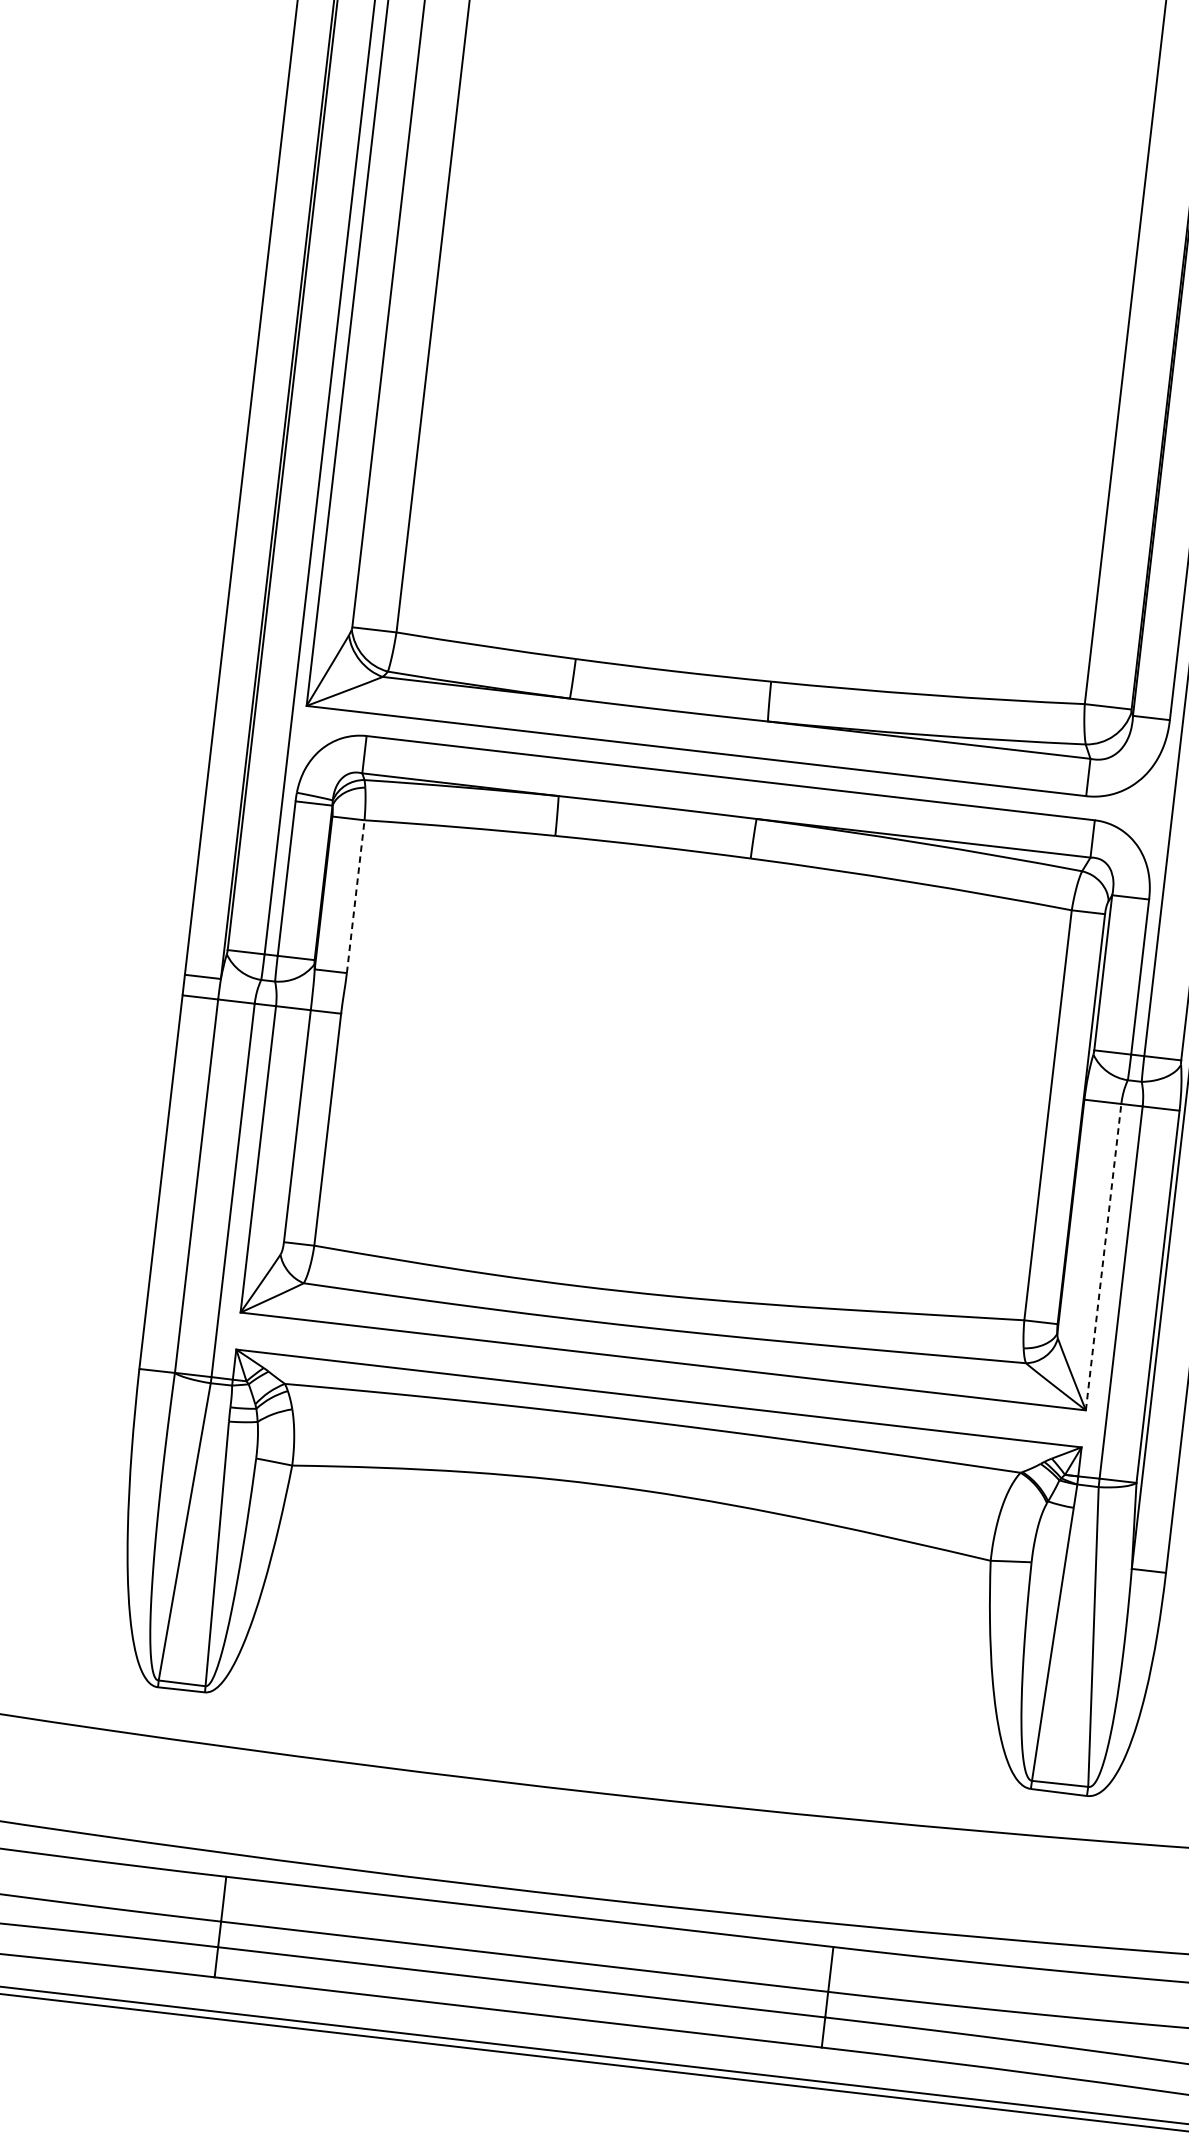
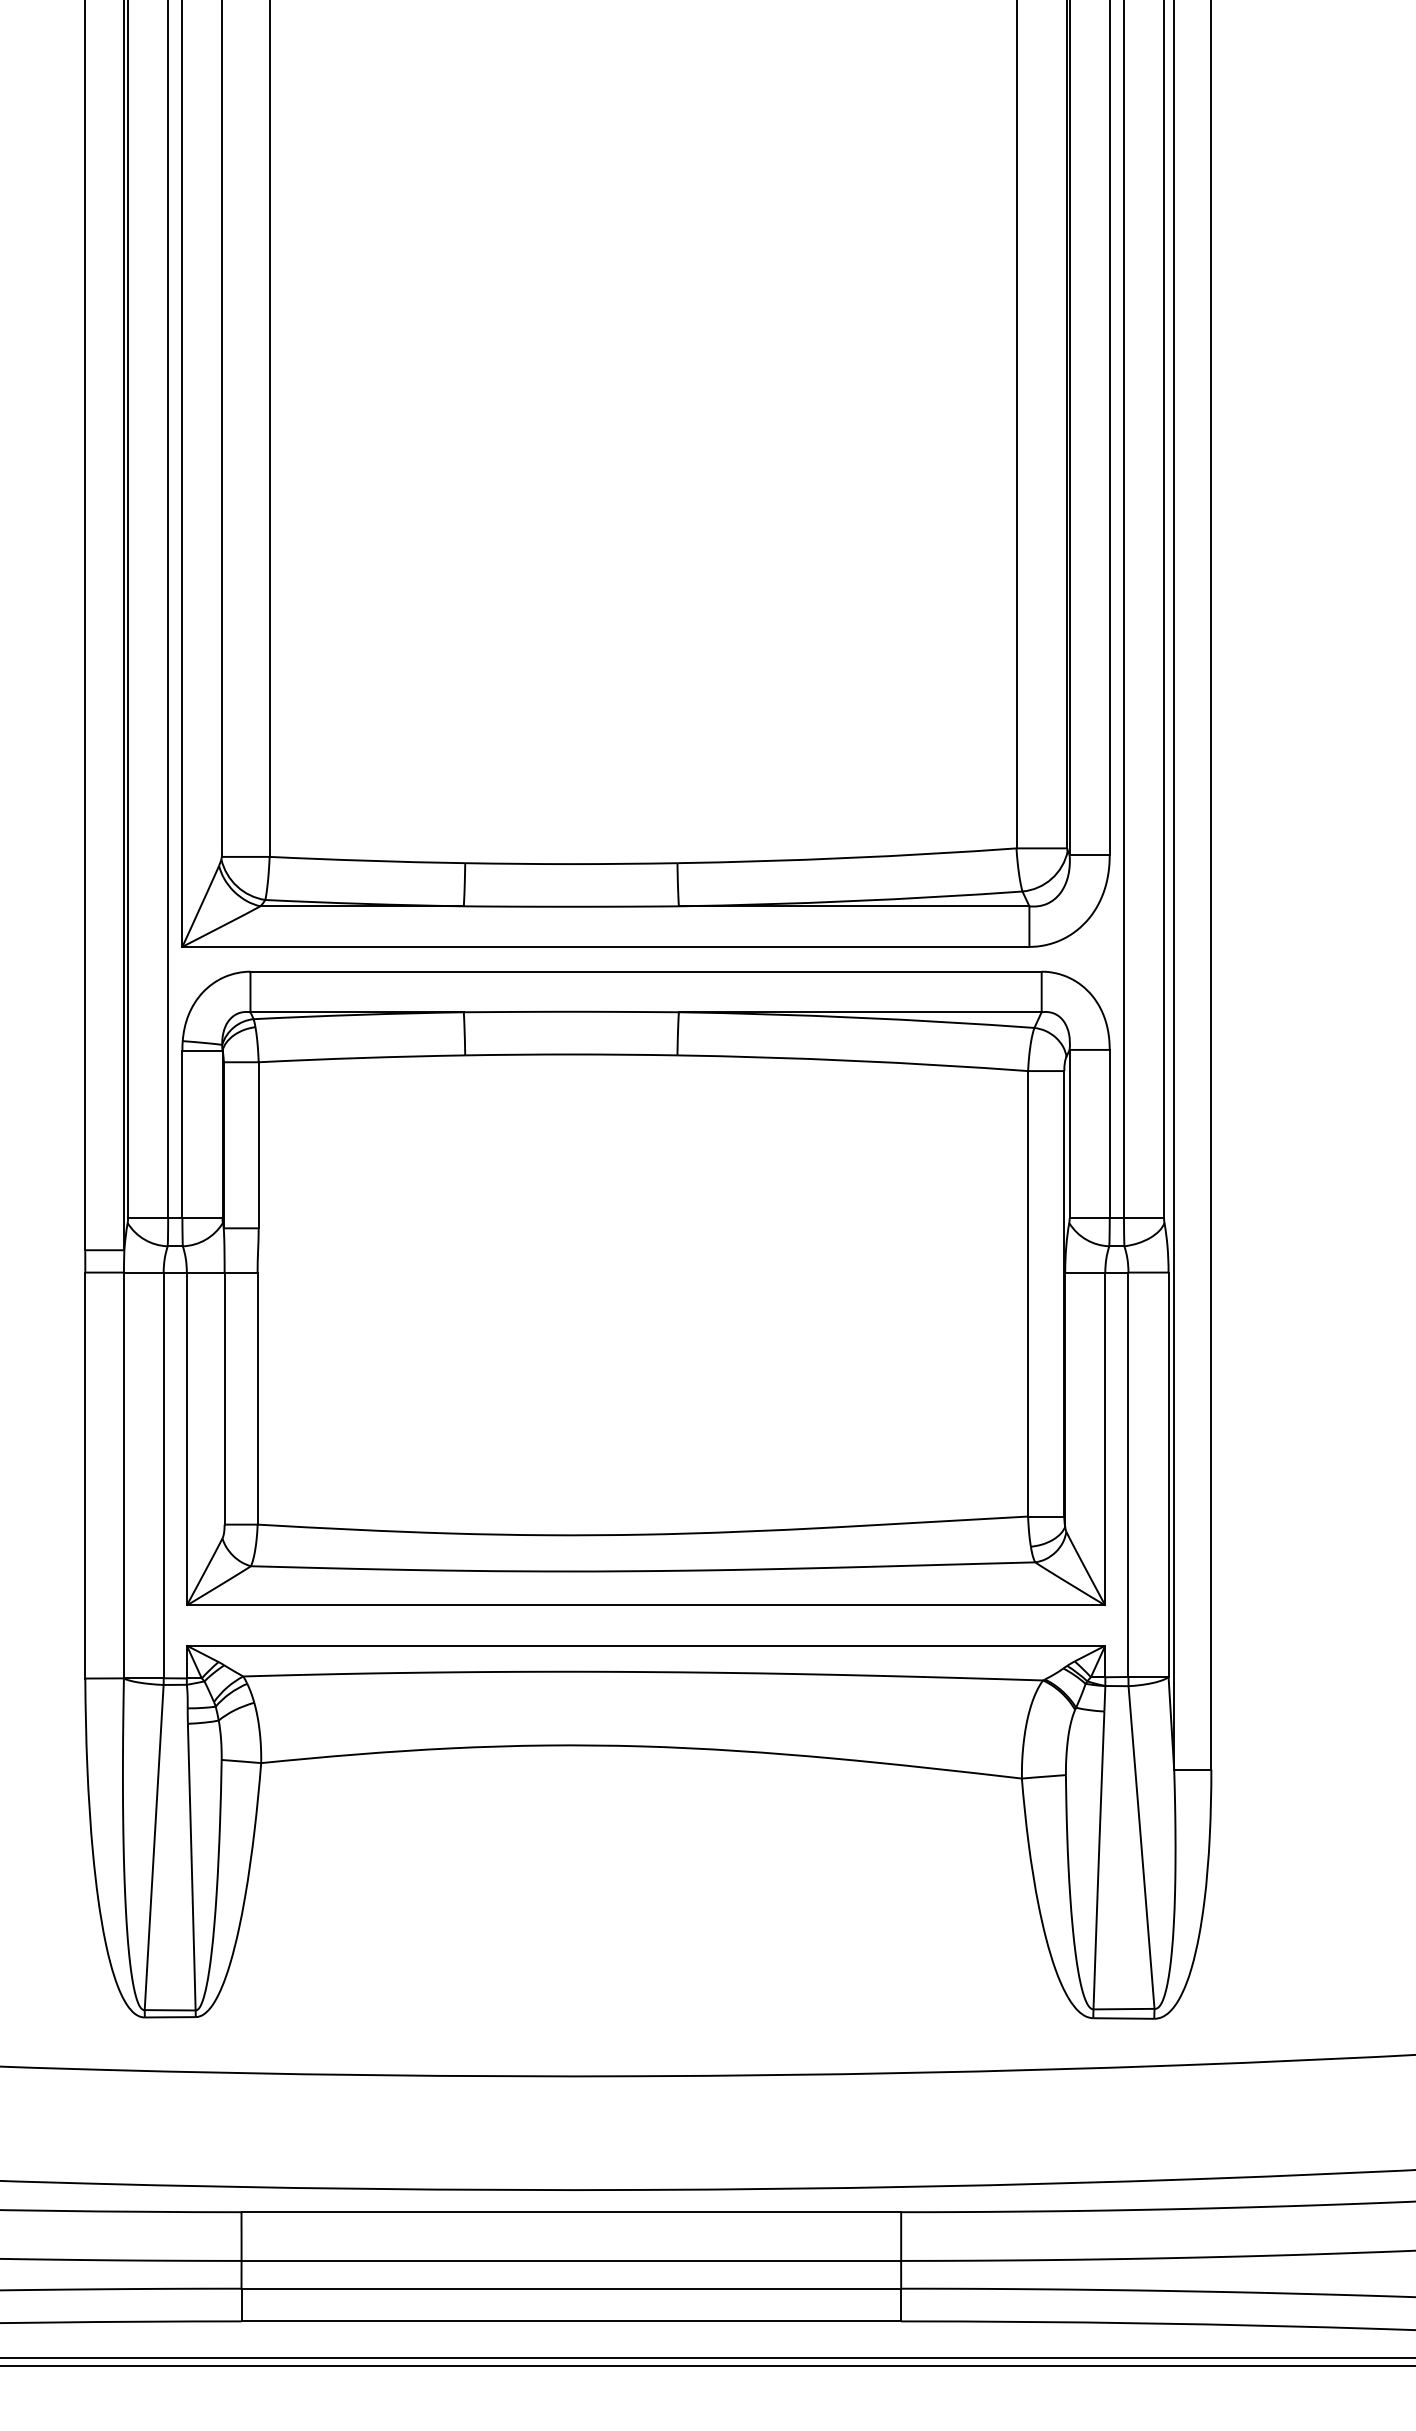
line: (355, 895) -> (258, 1144), dashed -> solid
line: (1103, 1256) -> (1105, 1438), dashed -> solid

